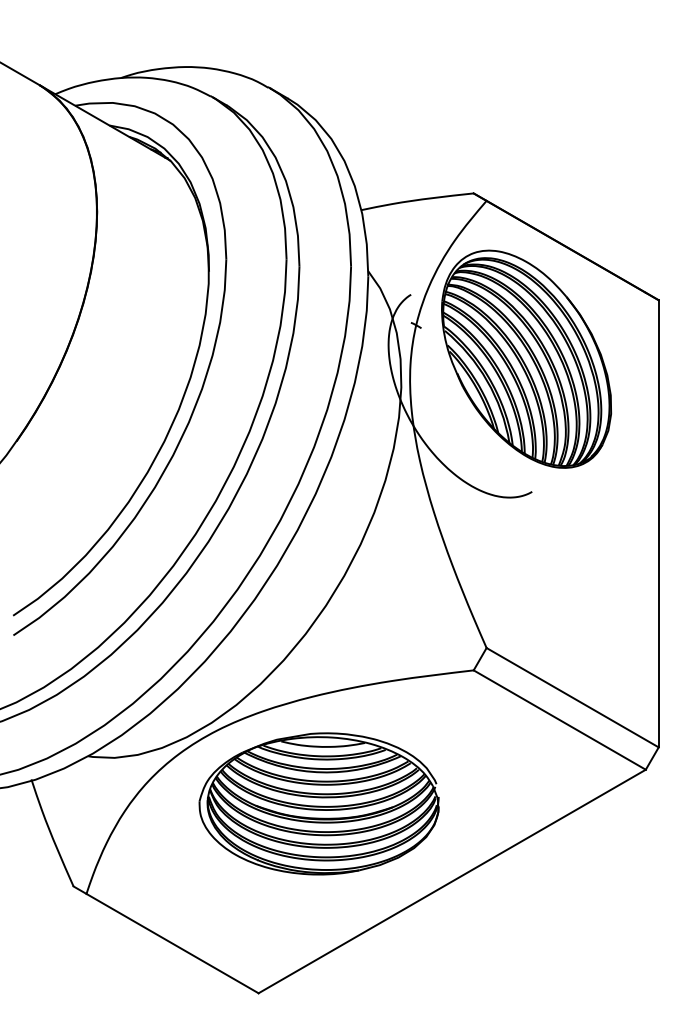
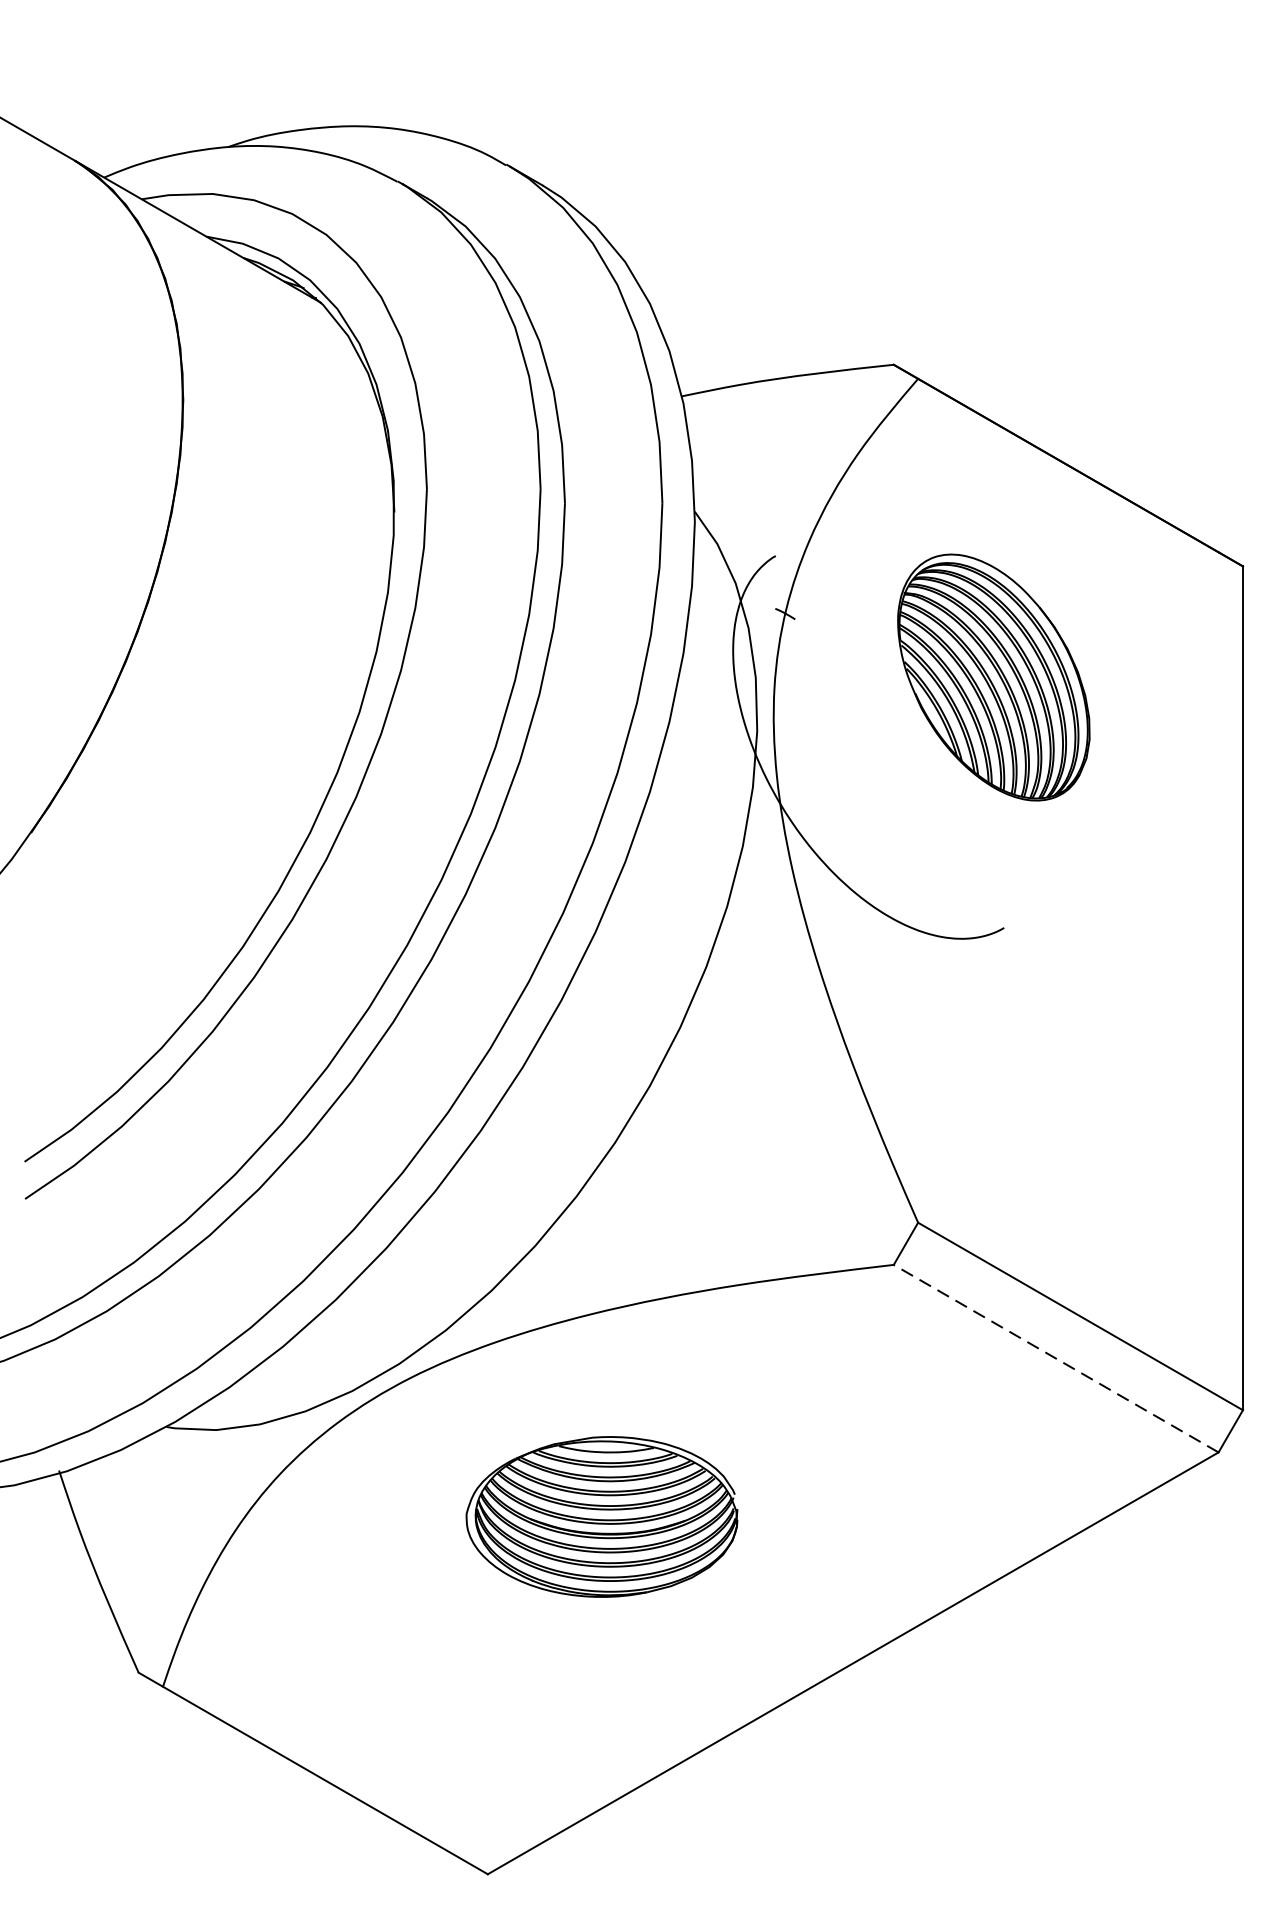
part: (526, 358) -> (993, 676), size x0.6
line: (559, 719) -> (1055, 1357), solid -> dashed
part: (318, 803) -> (600, 1516), size x0.6

